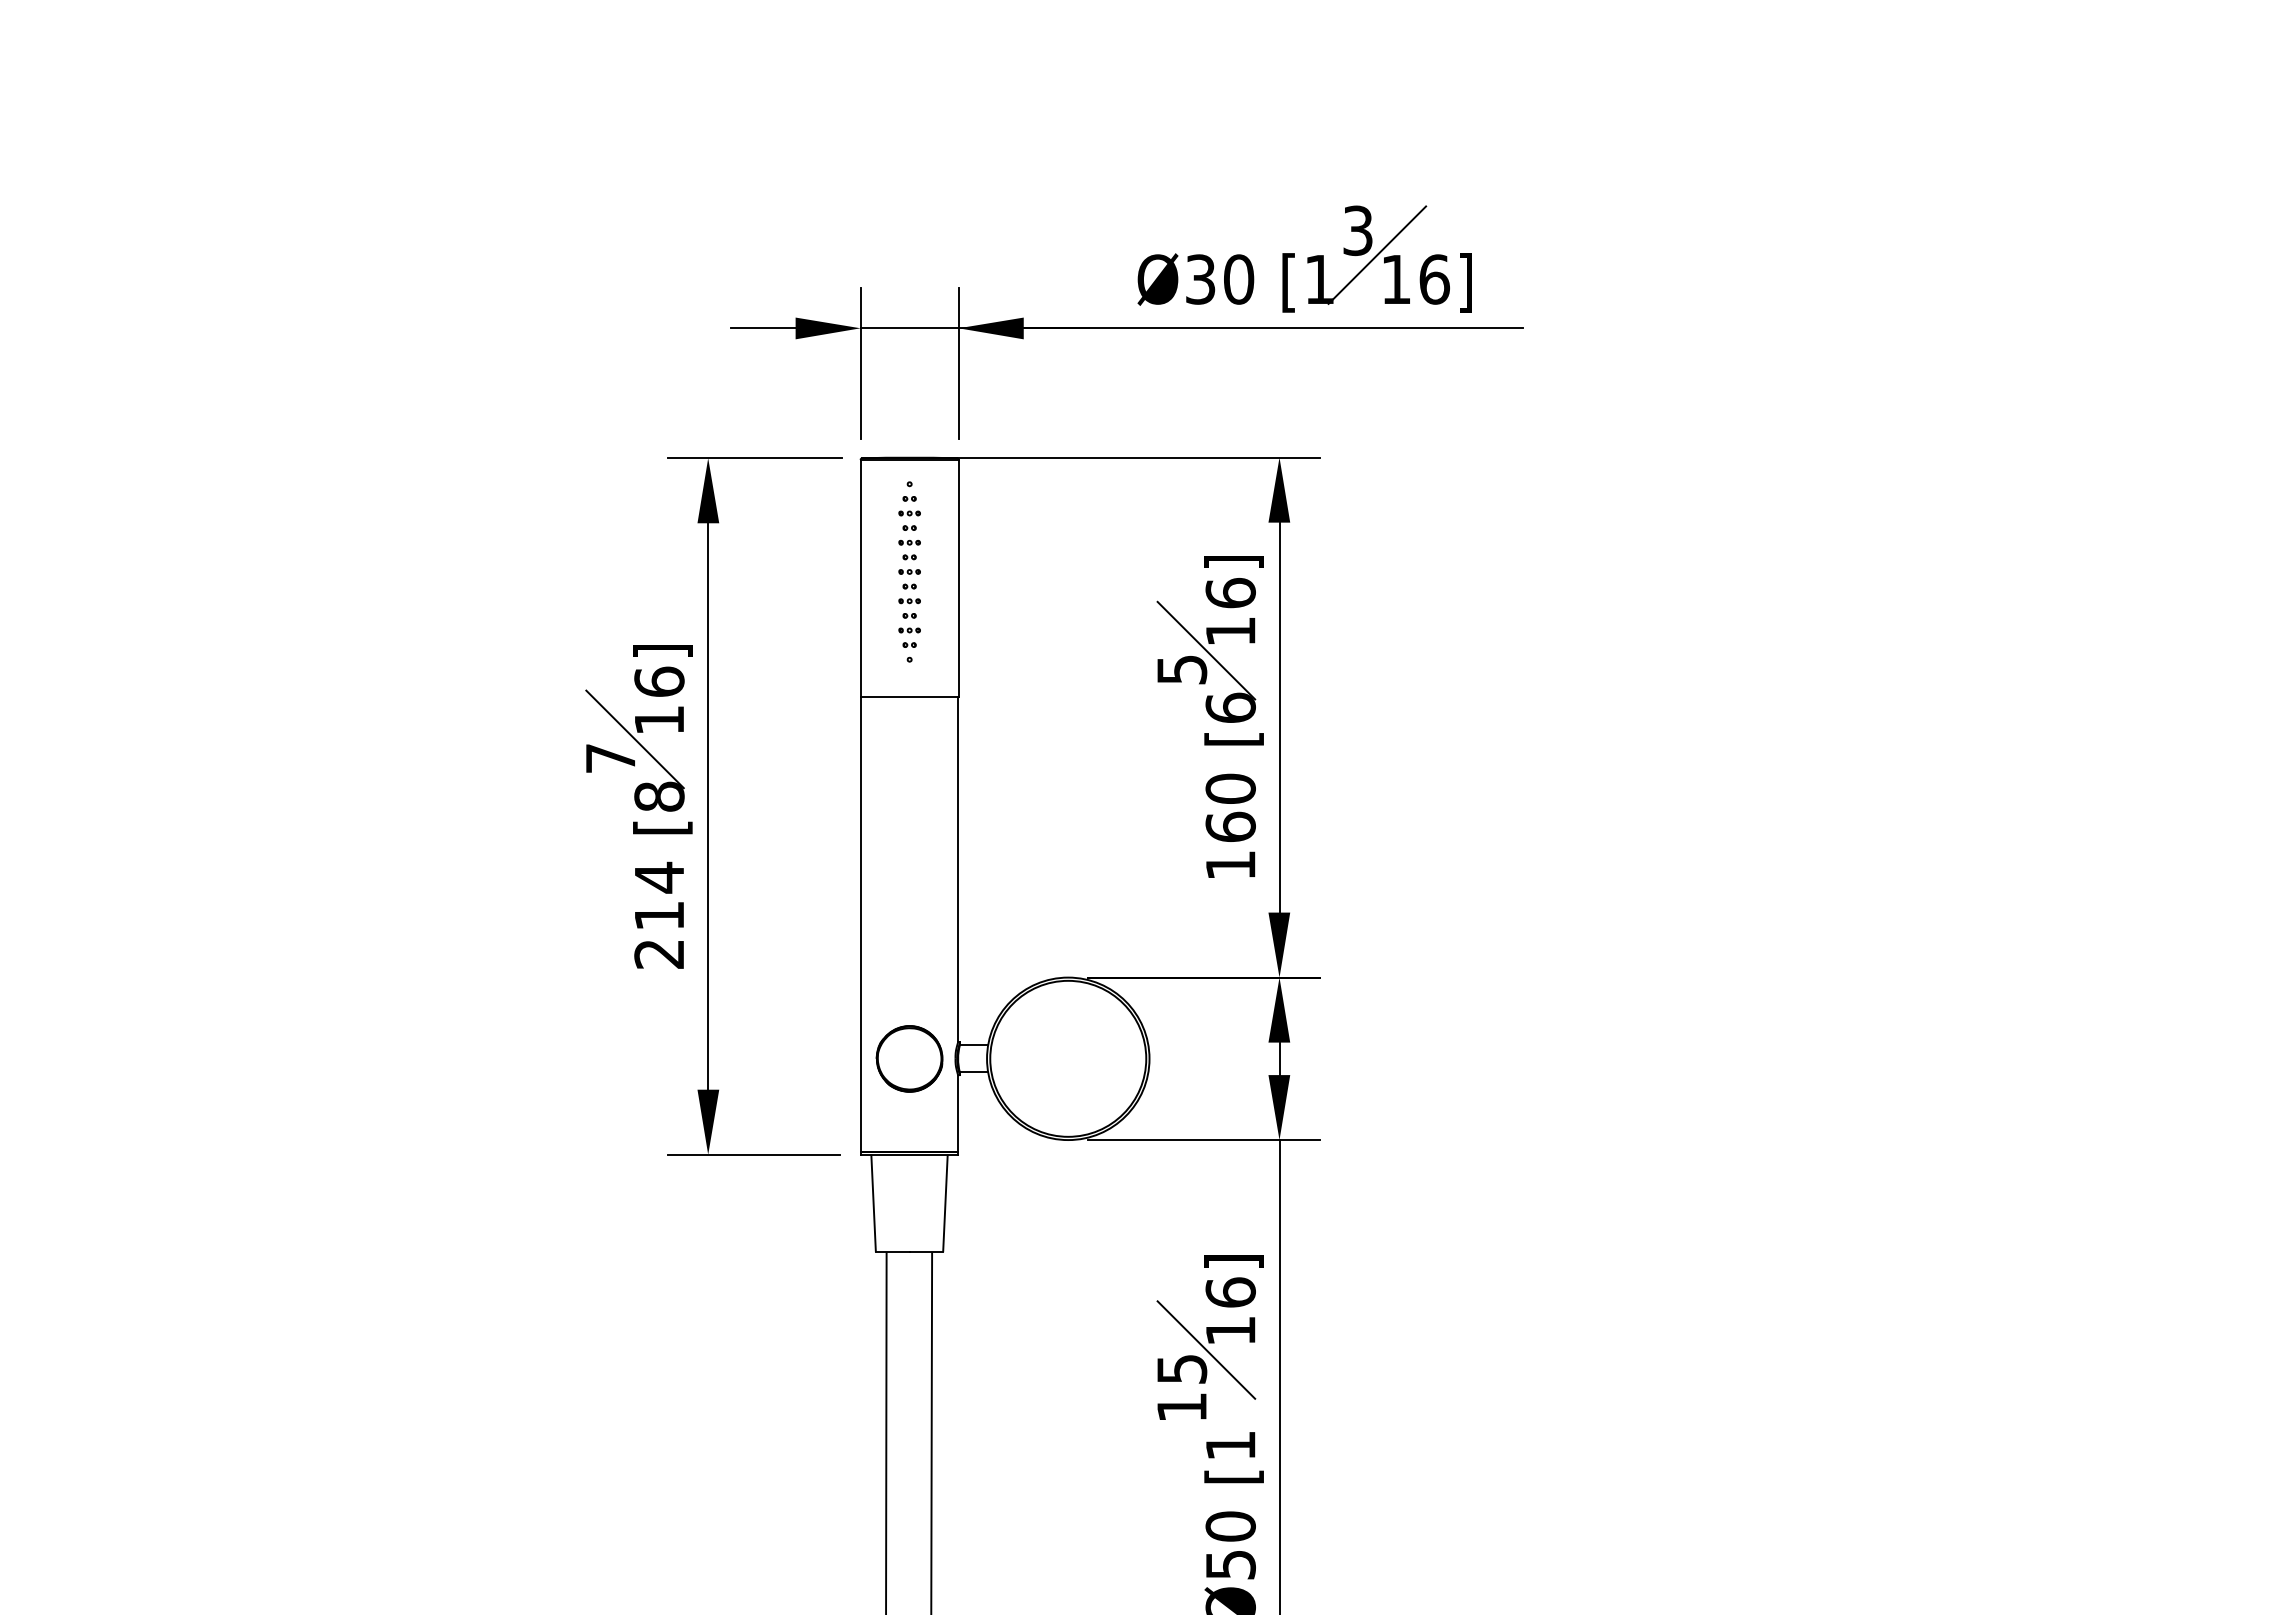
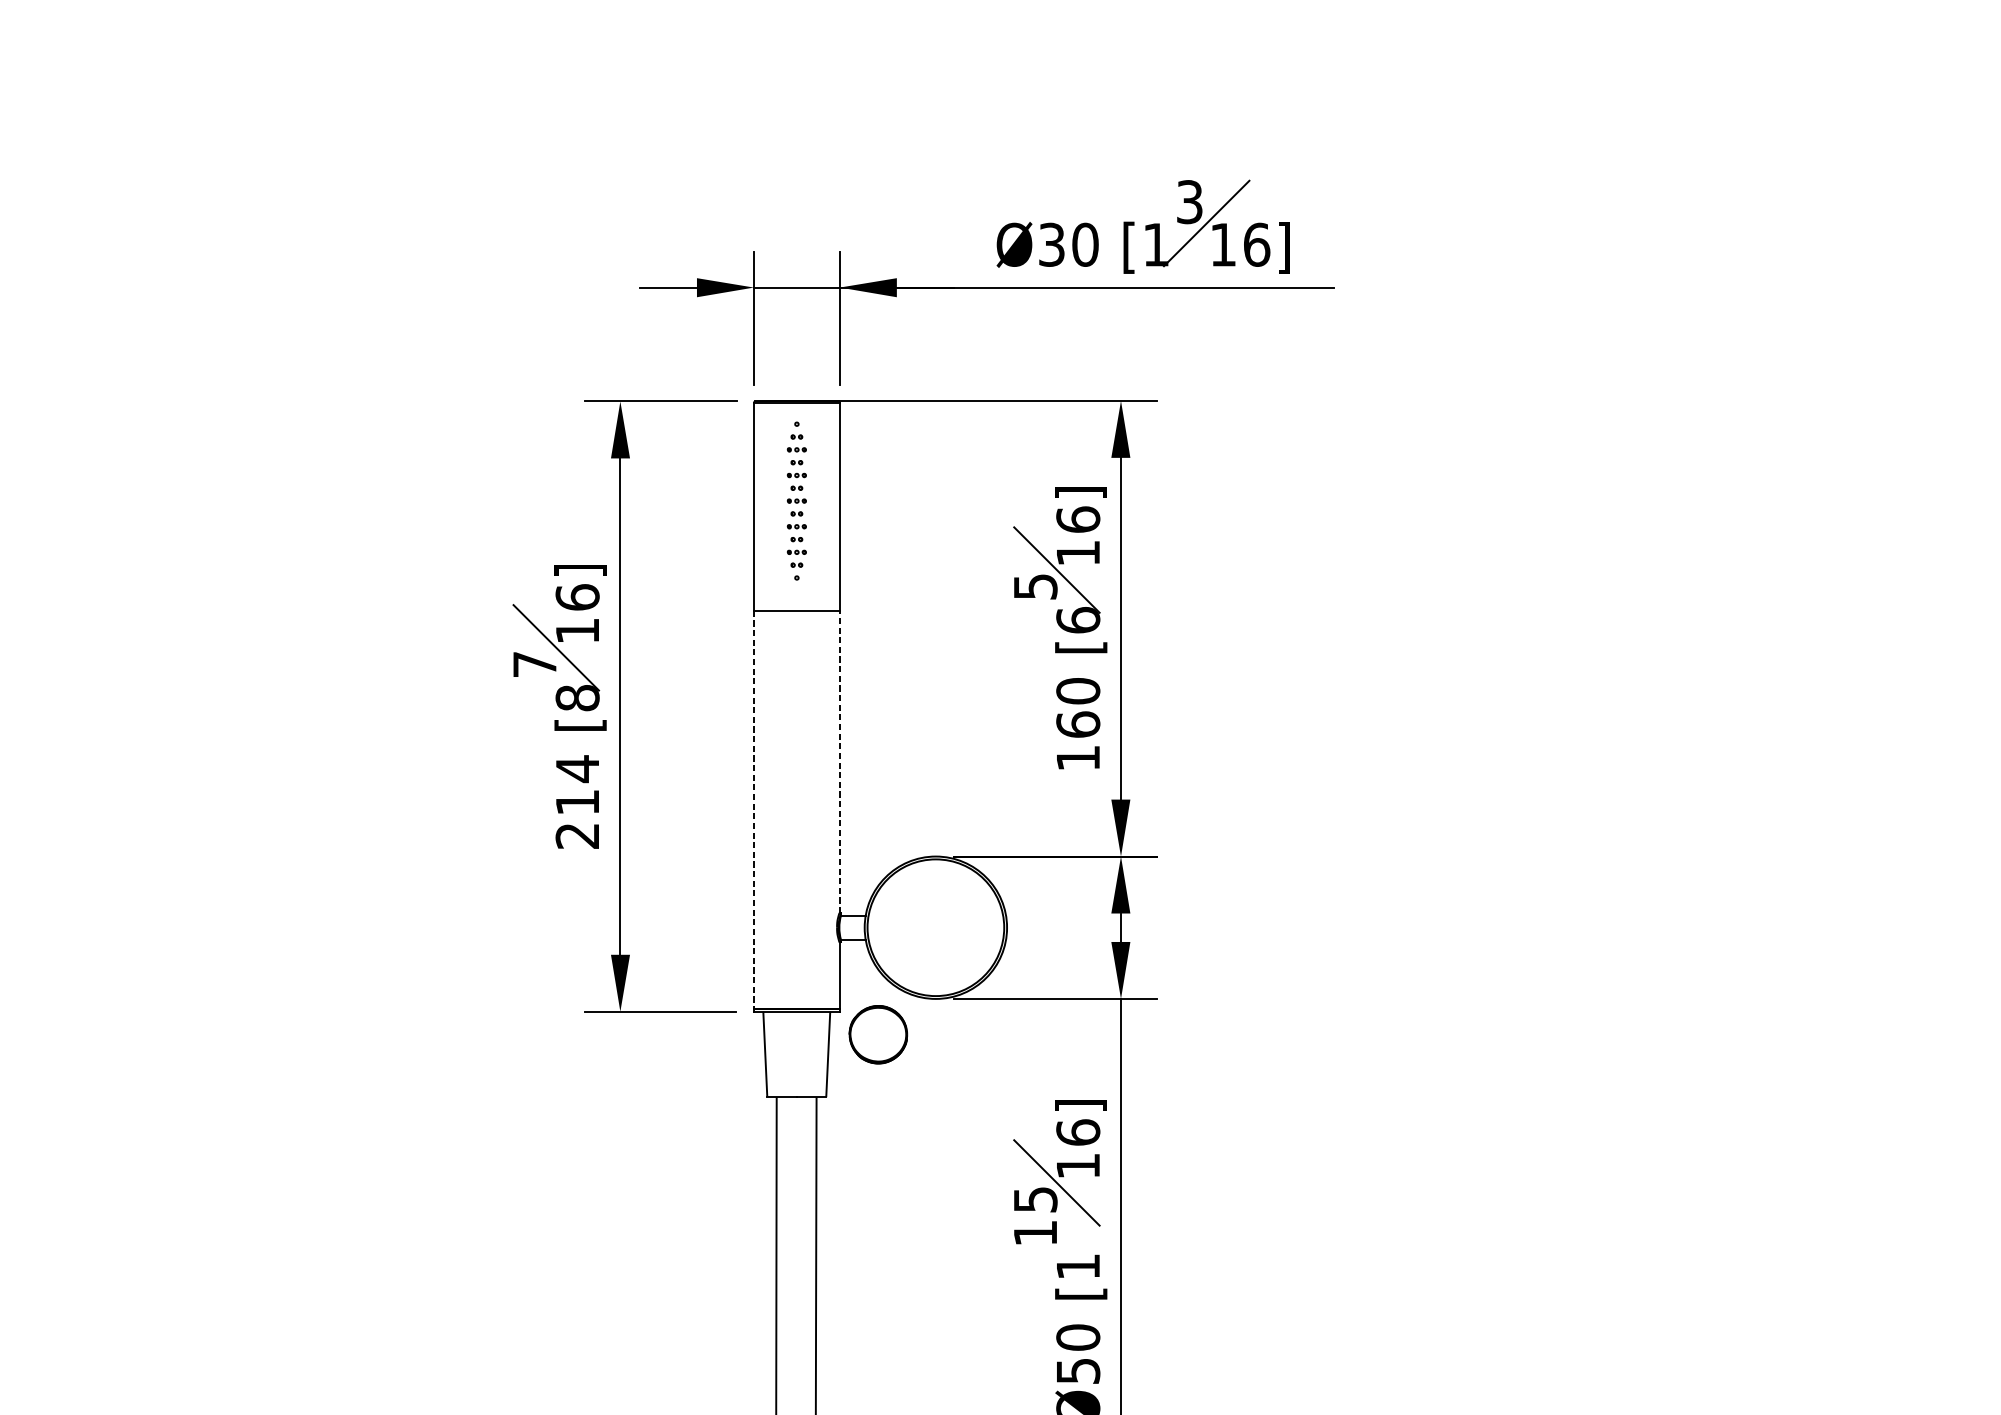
line: (958, 869) -> (839, 761), solid -> dashed
line: (860, 925) -> (753, 810), solid -> dashed
part: (909, 1058) -> (878, 1034), moved

